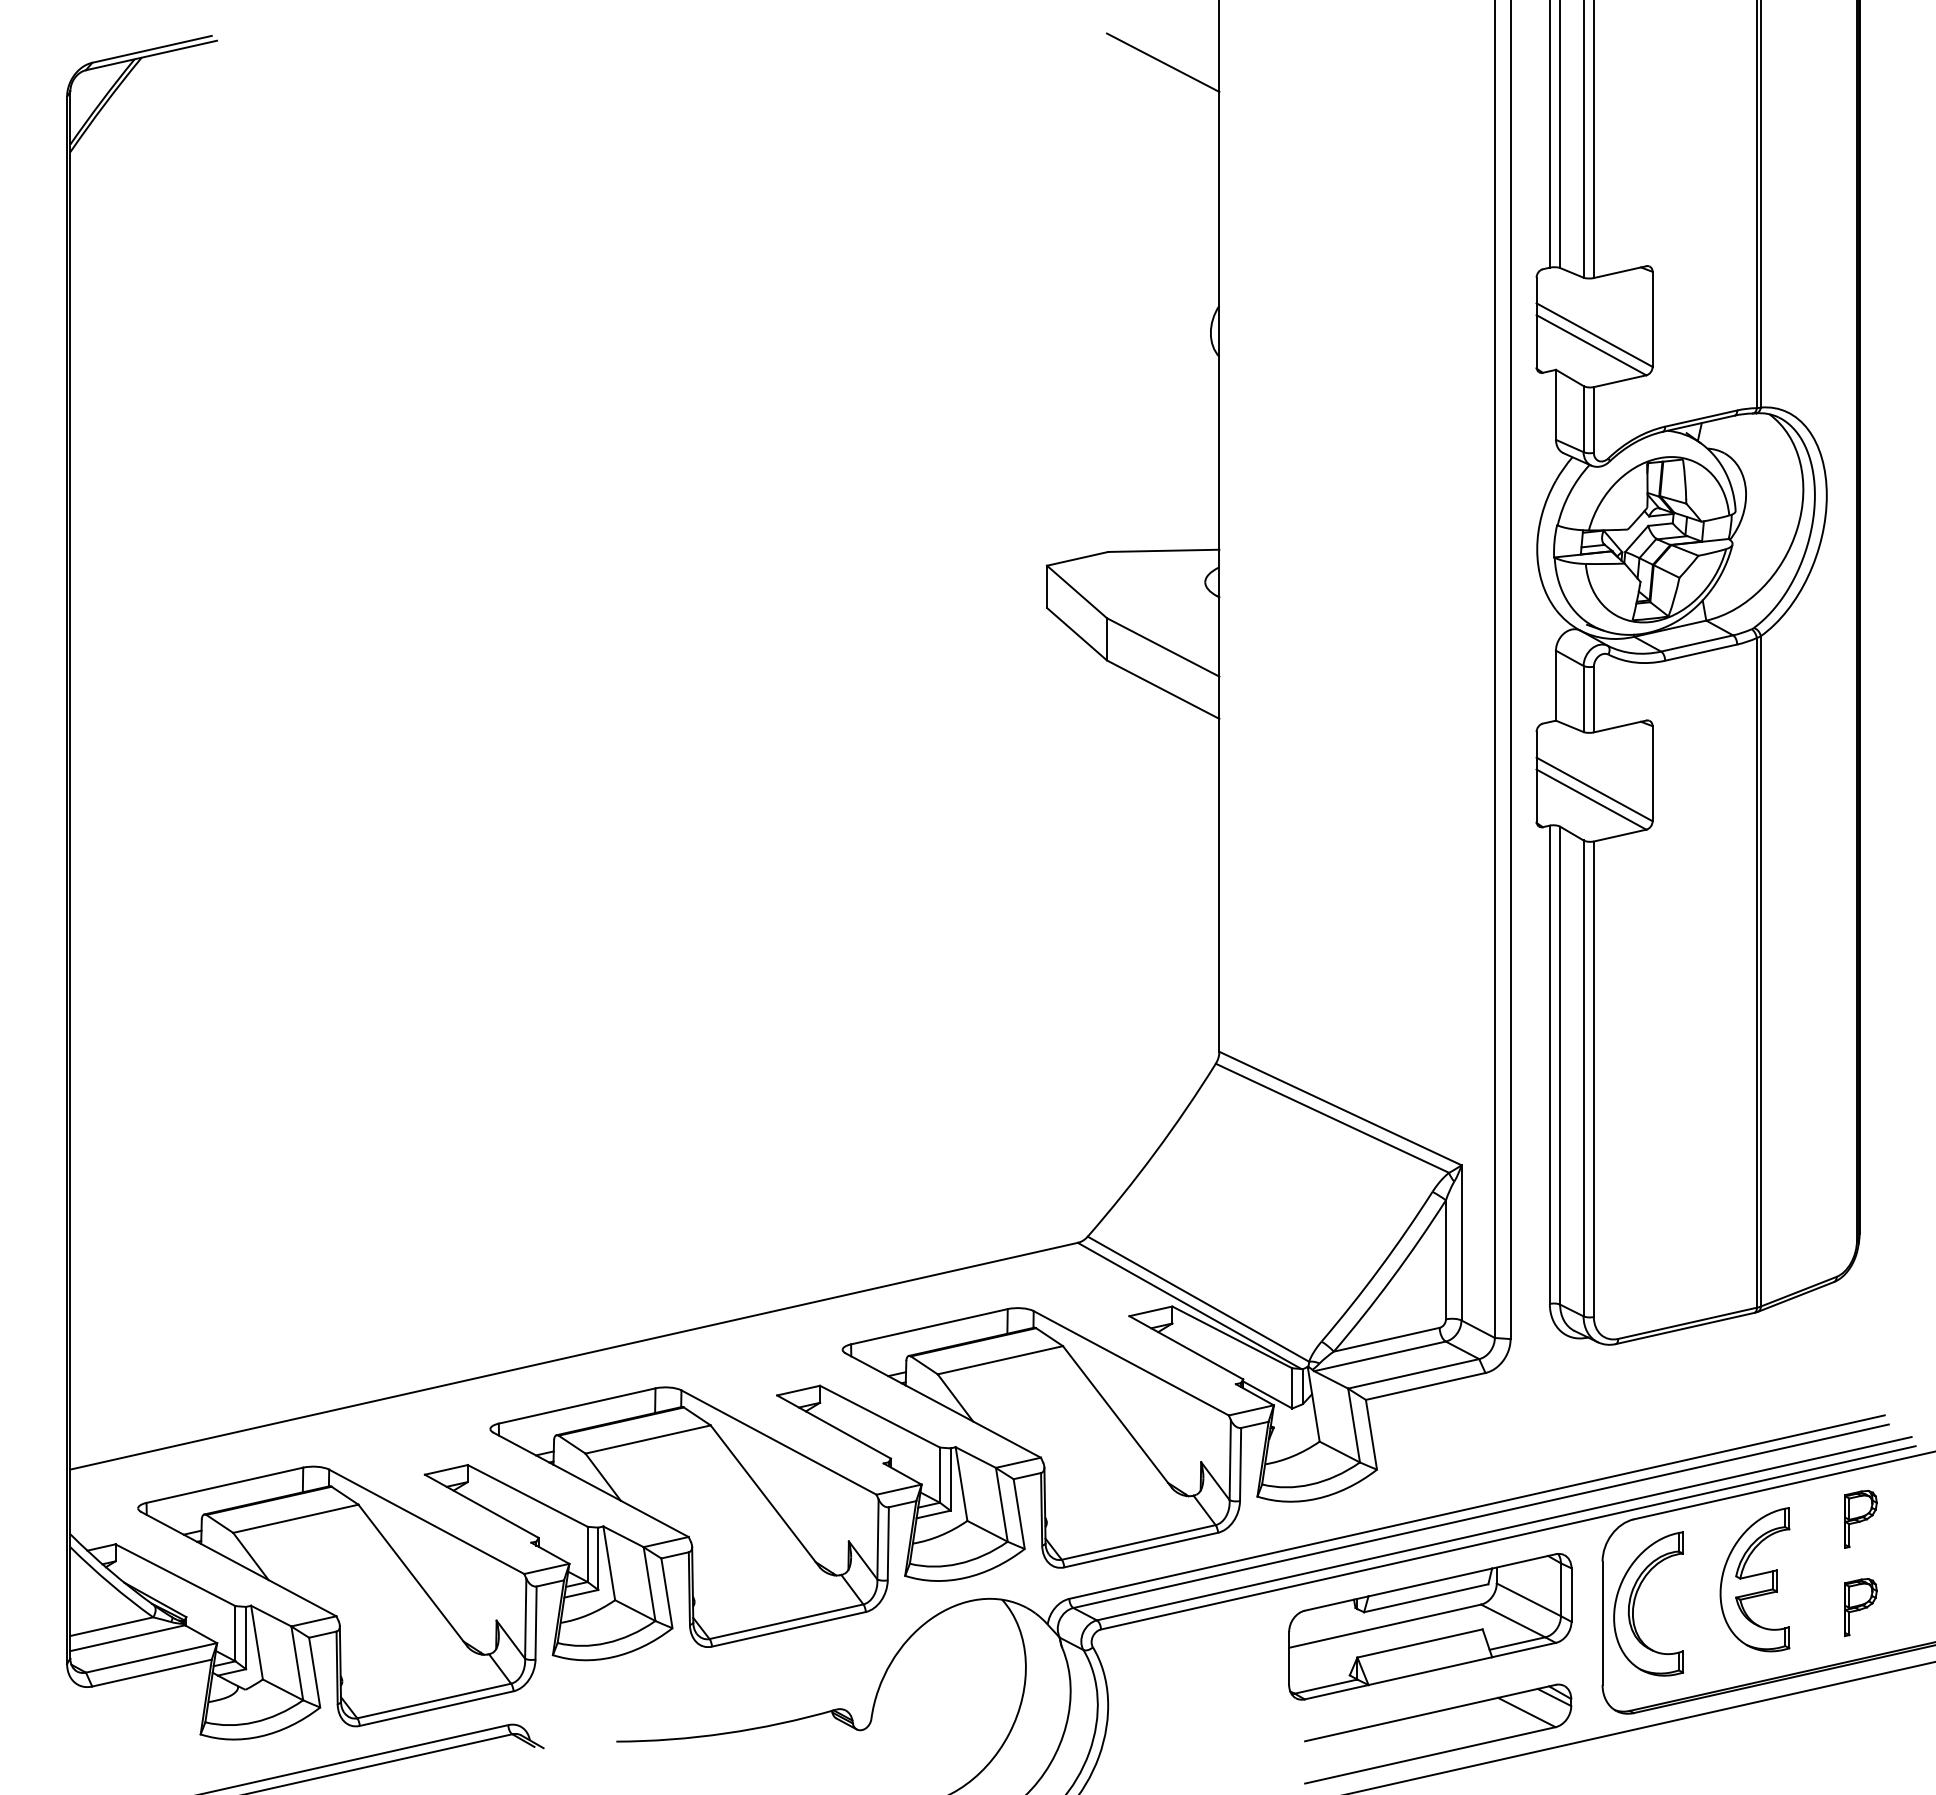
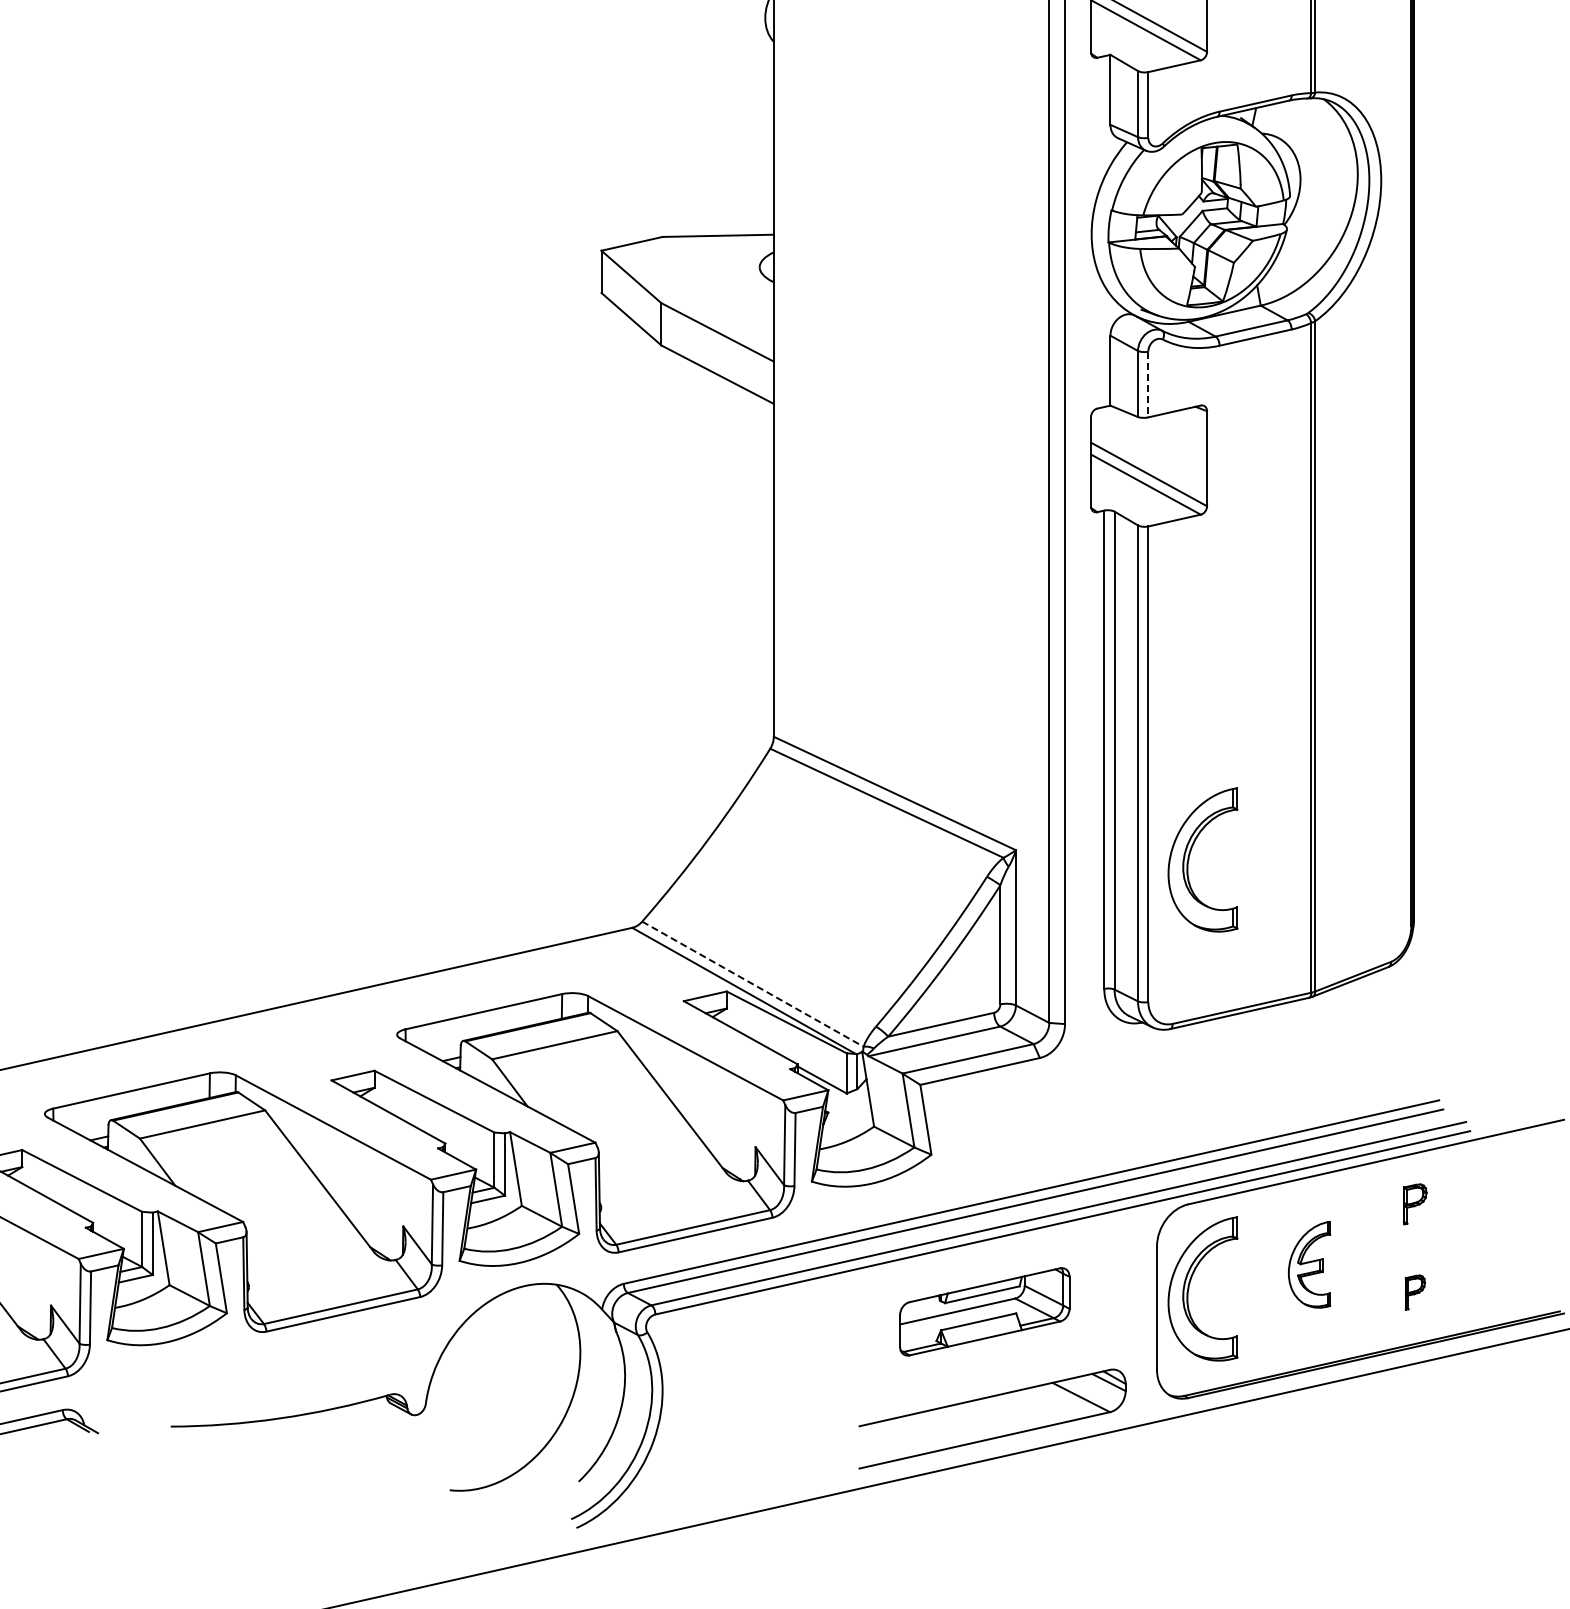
line: (1593, 699) -> (1147, 384), solid -> dashed
part: (1635, 1172) -> (1189, 857), added
line: (1198, 1299) -> (752, 984), solid -> dashed
part: (1860, 1519) -> (1414, 1204), size x0.7
part: (1754, 1579) -> (1308, 1264), size x0.6
part: (1860, 1607) -> (1414, 1292), size x0.6
part: (1430, 1626) -> (984, 1311), size x0.6

